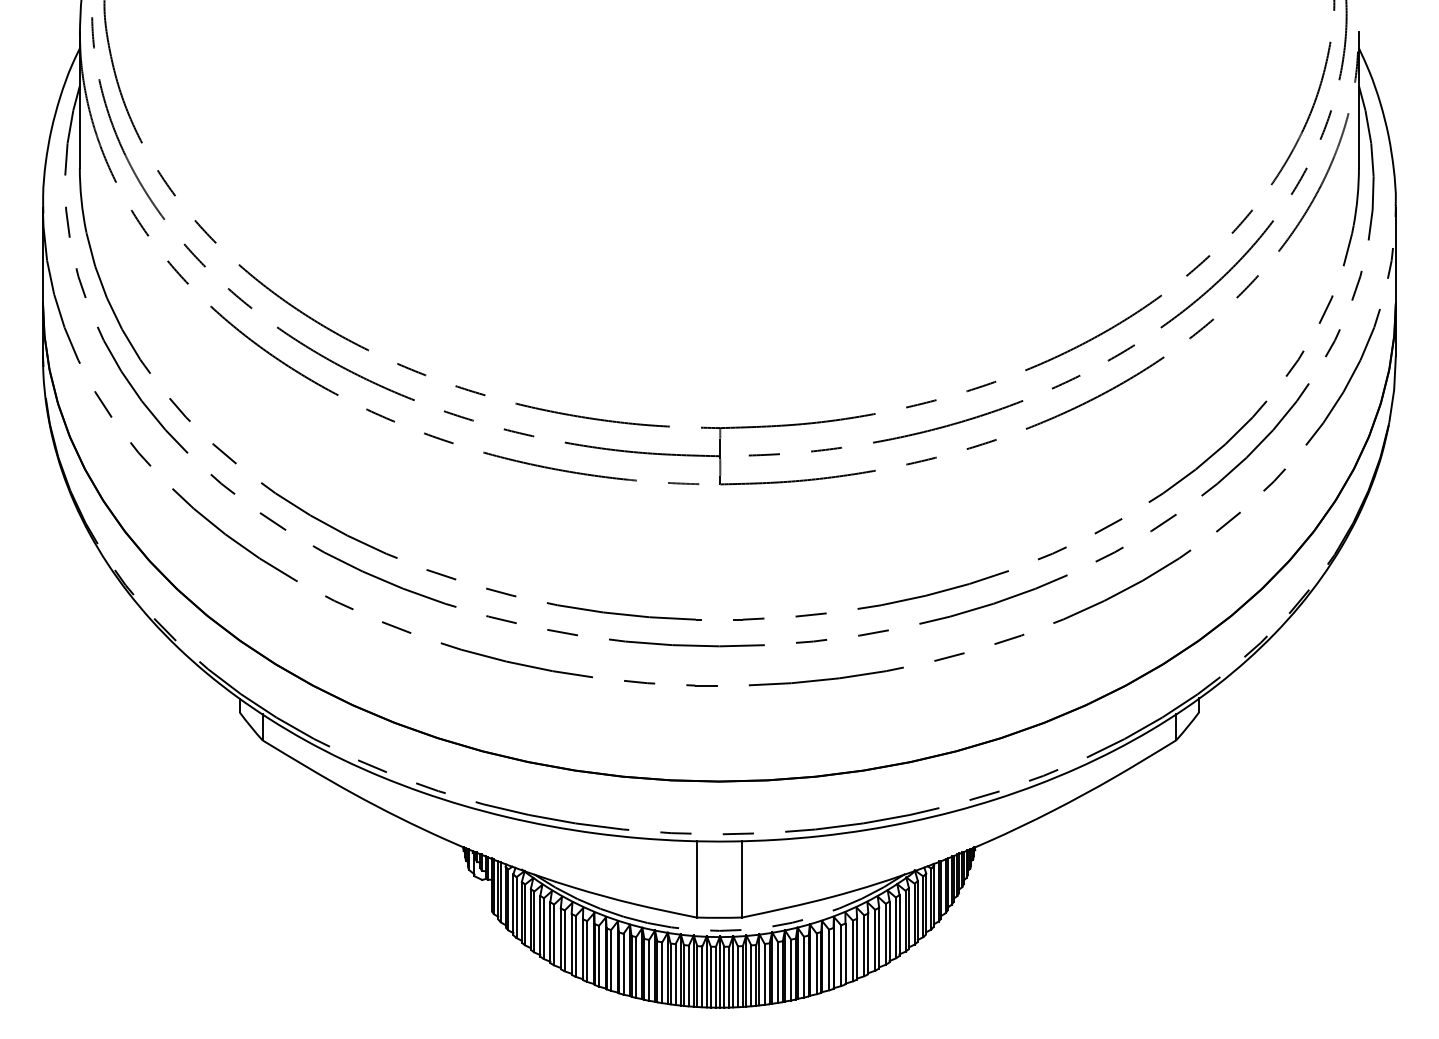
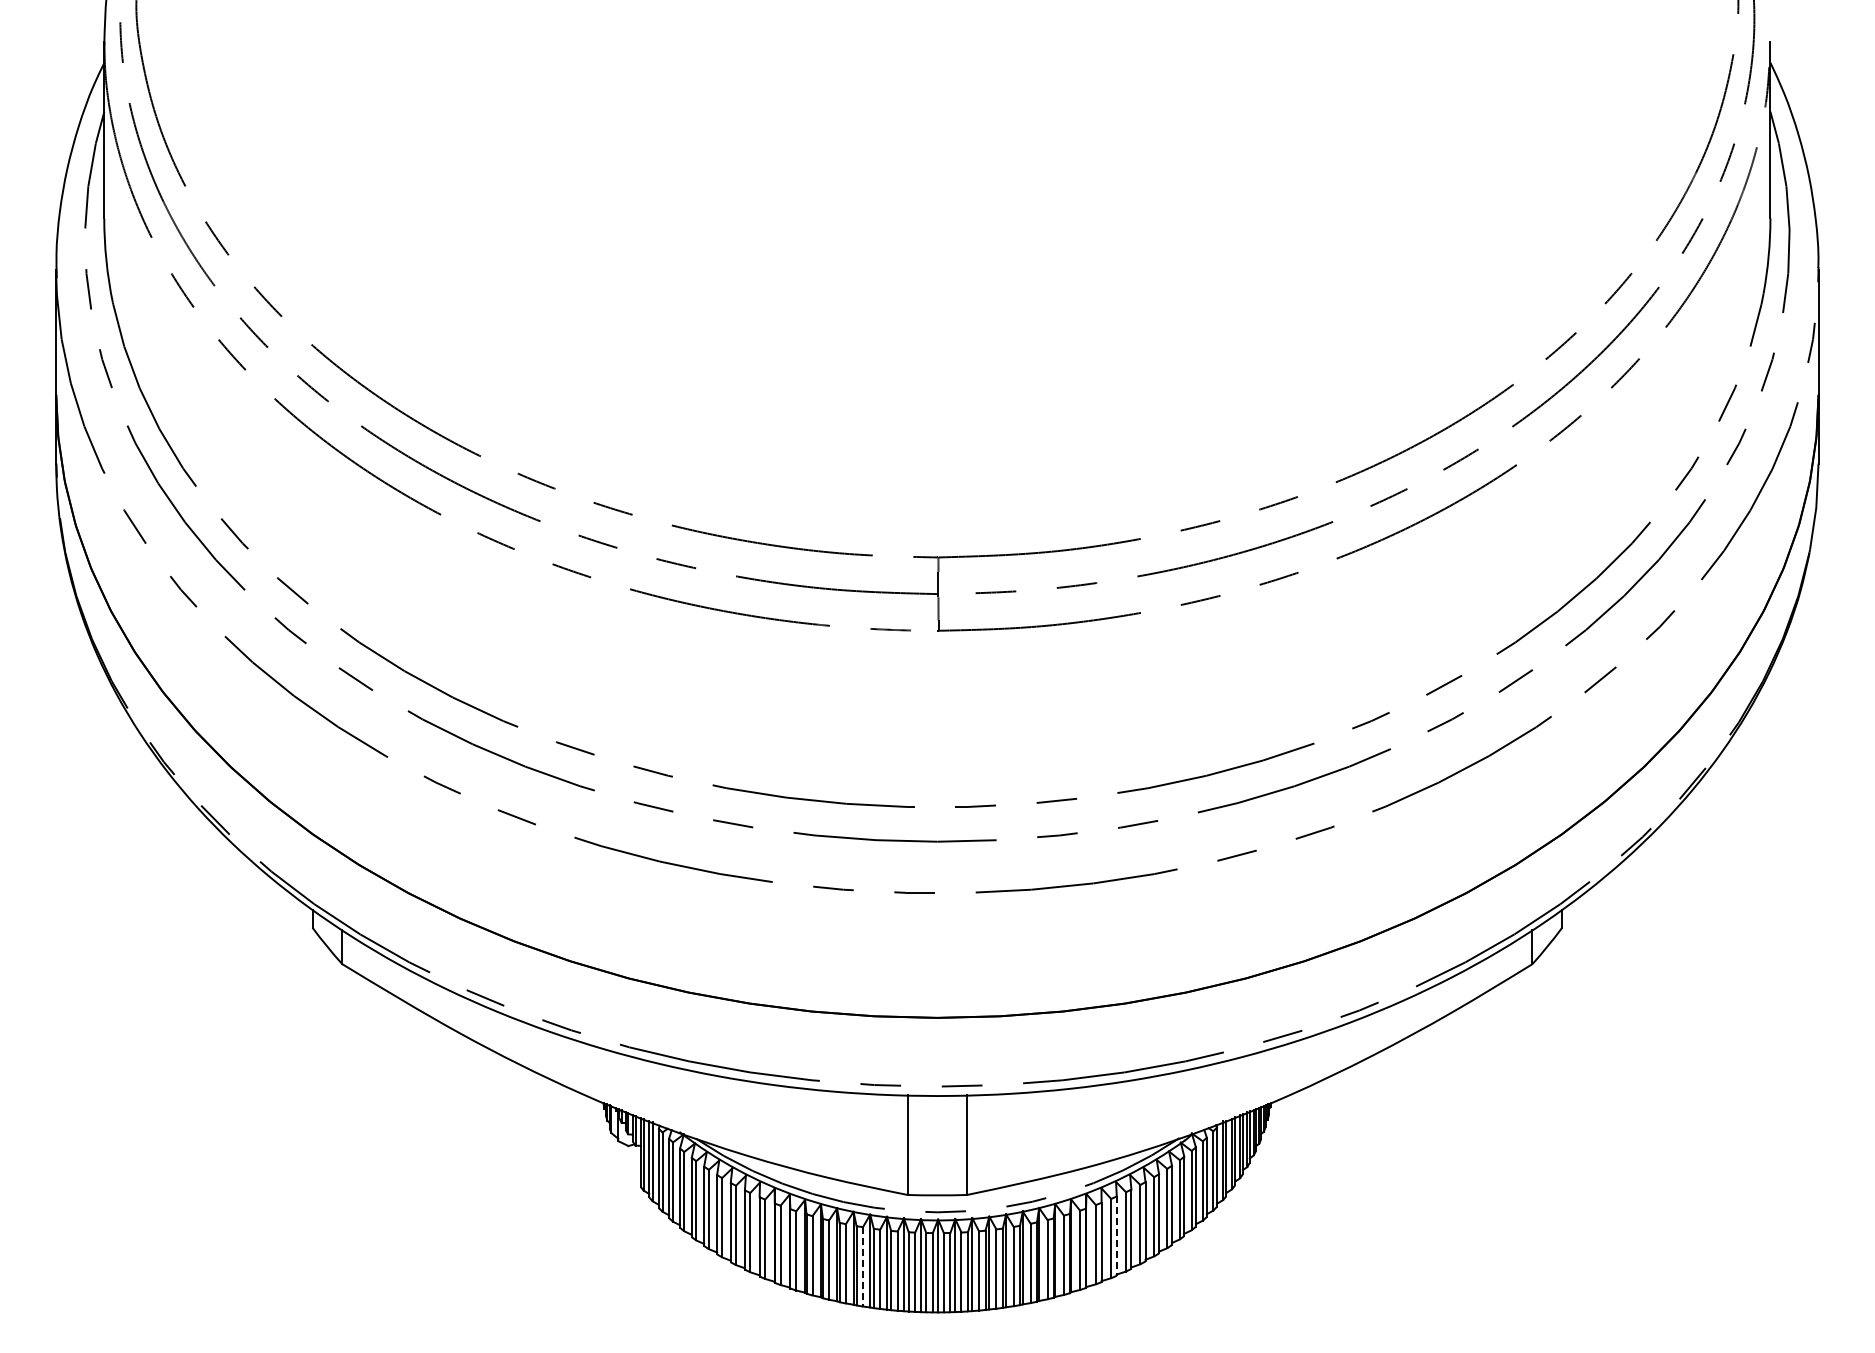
line: (856, 949) -> (1116, 1236), solid -> dashed
line: (661, 972) -> (862, 1266), solid -> dashed

